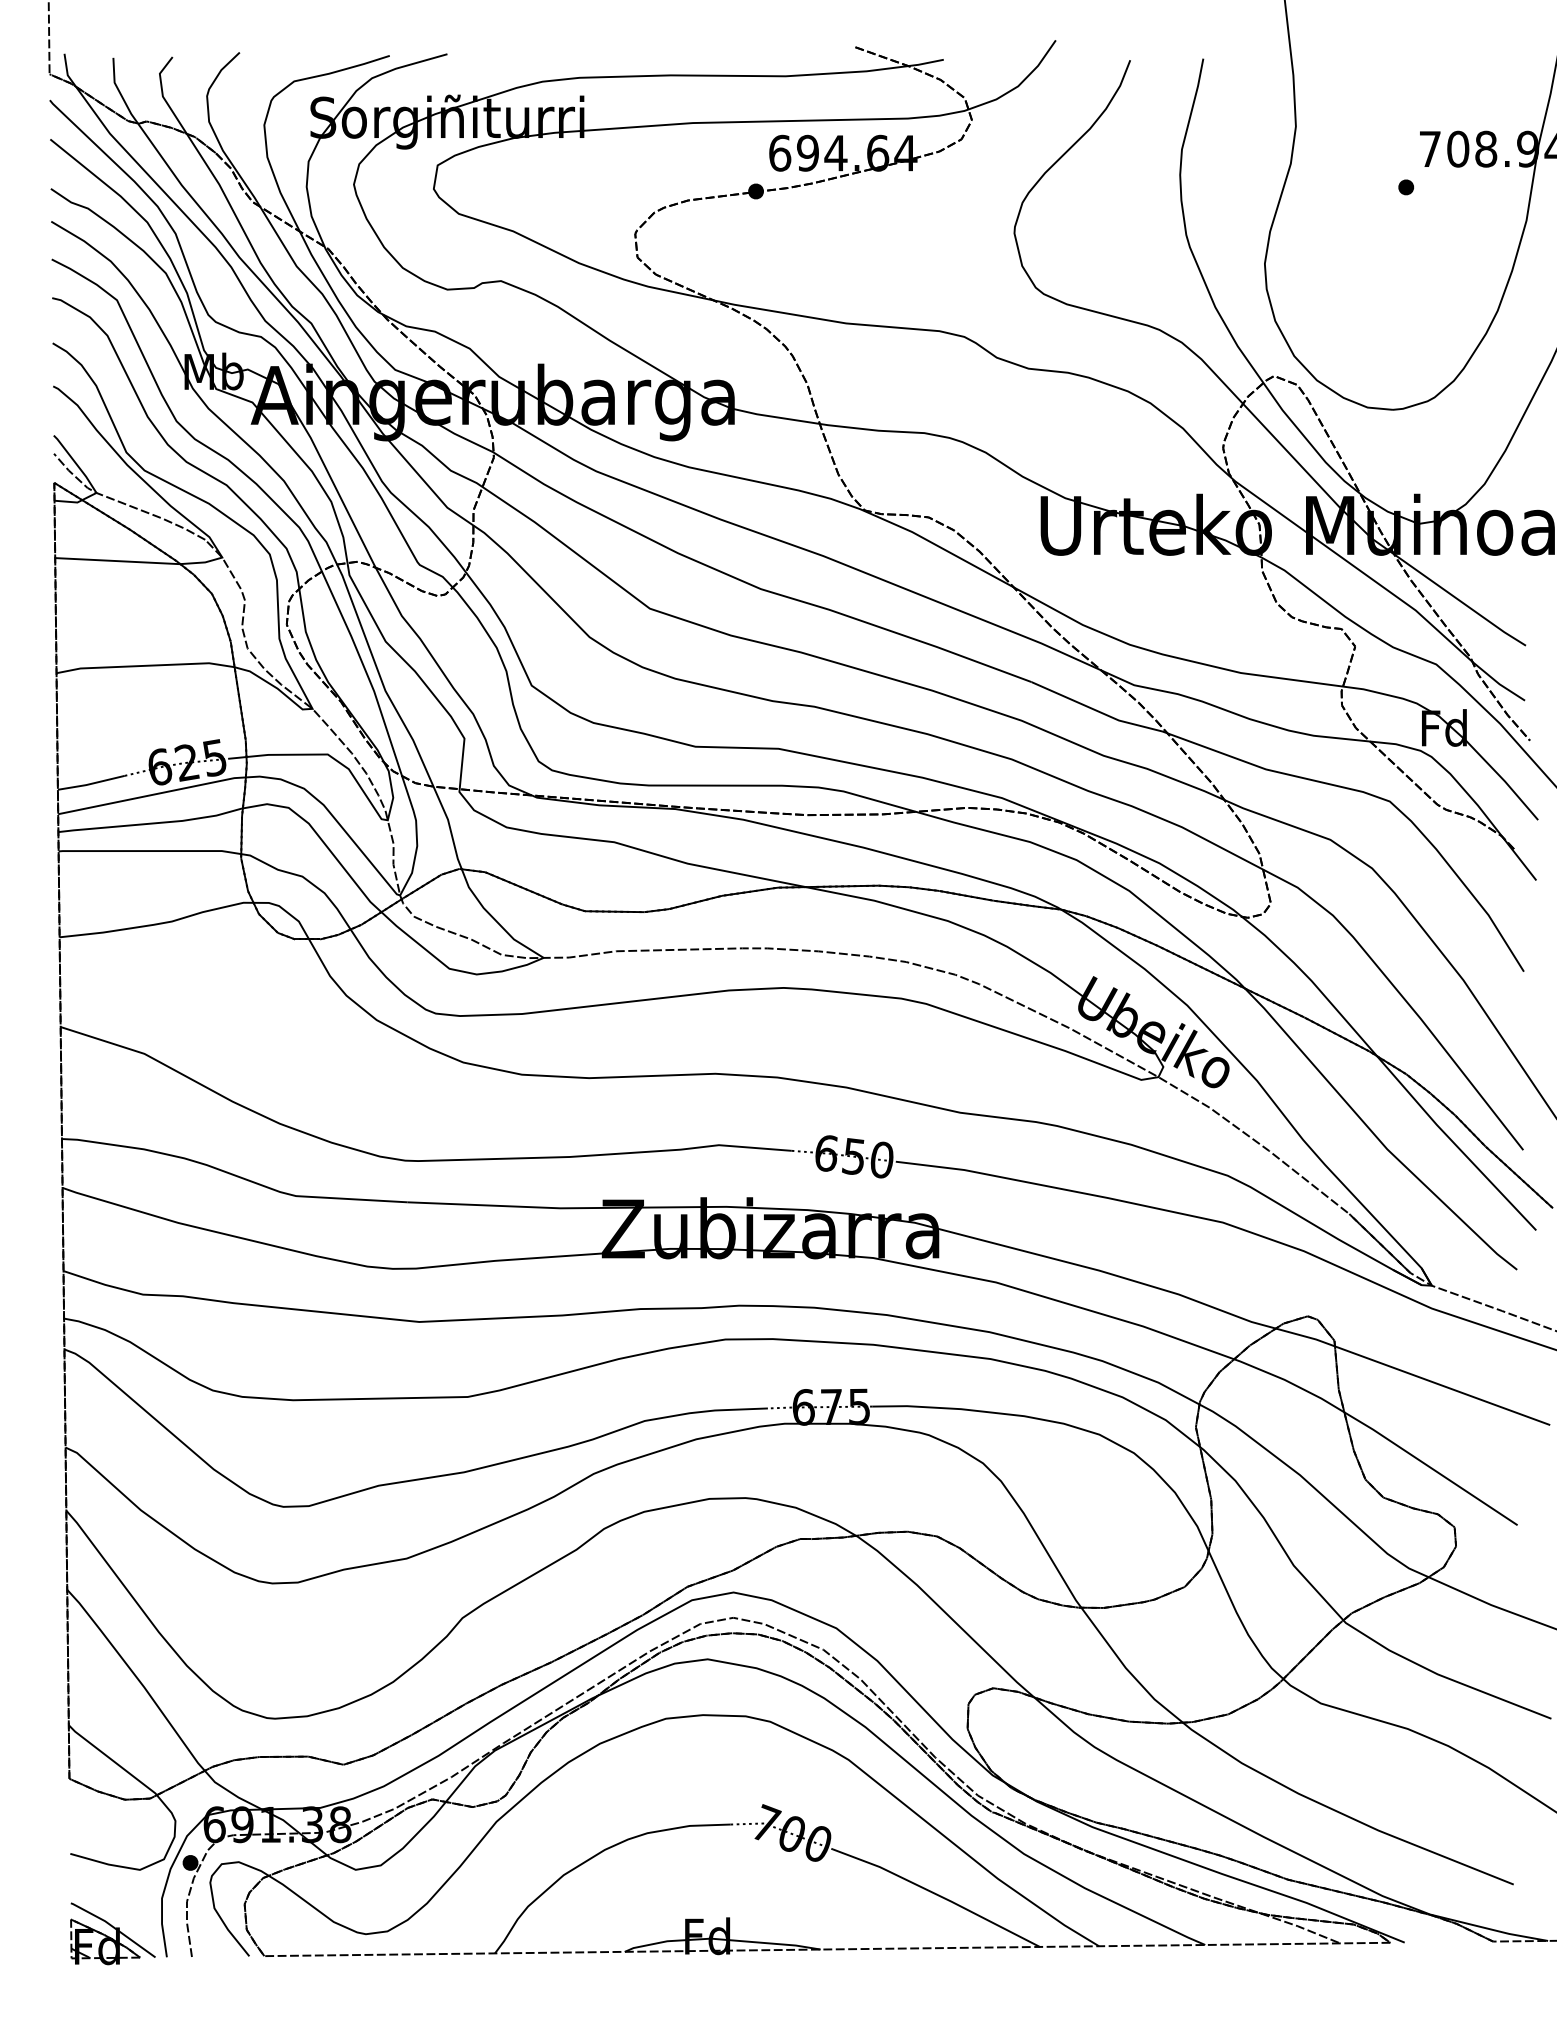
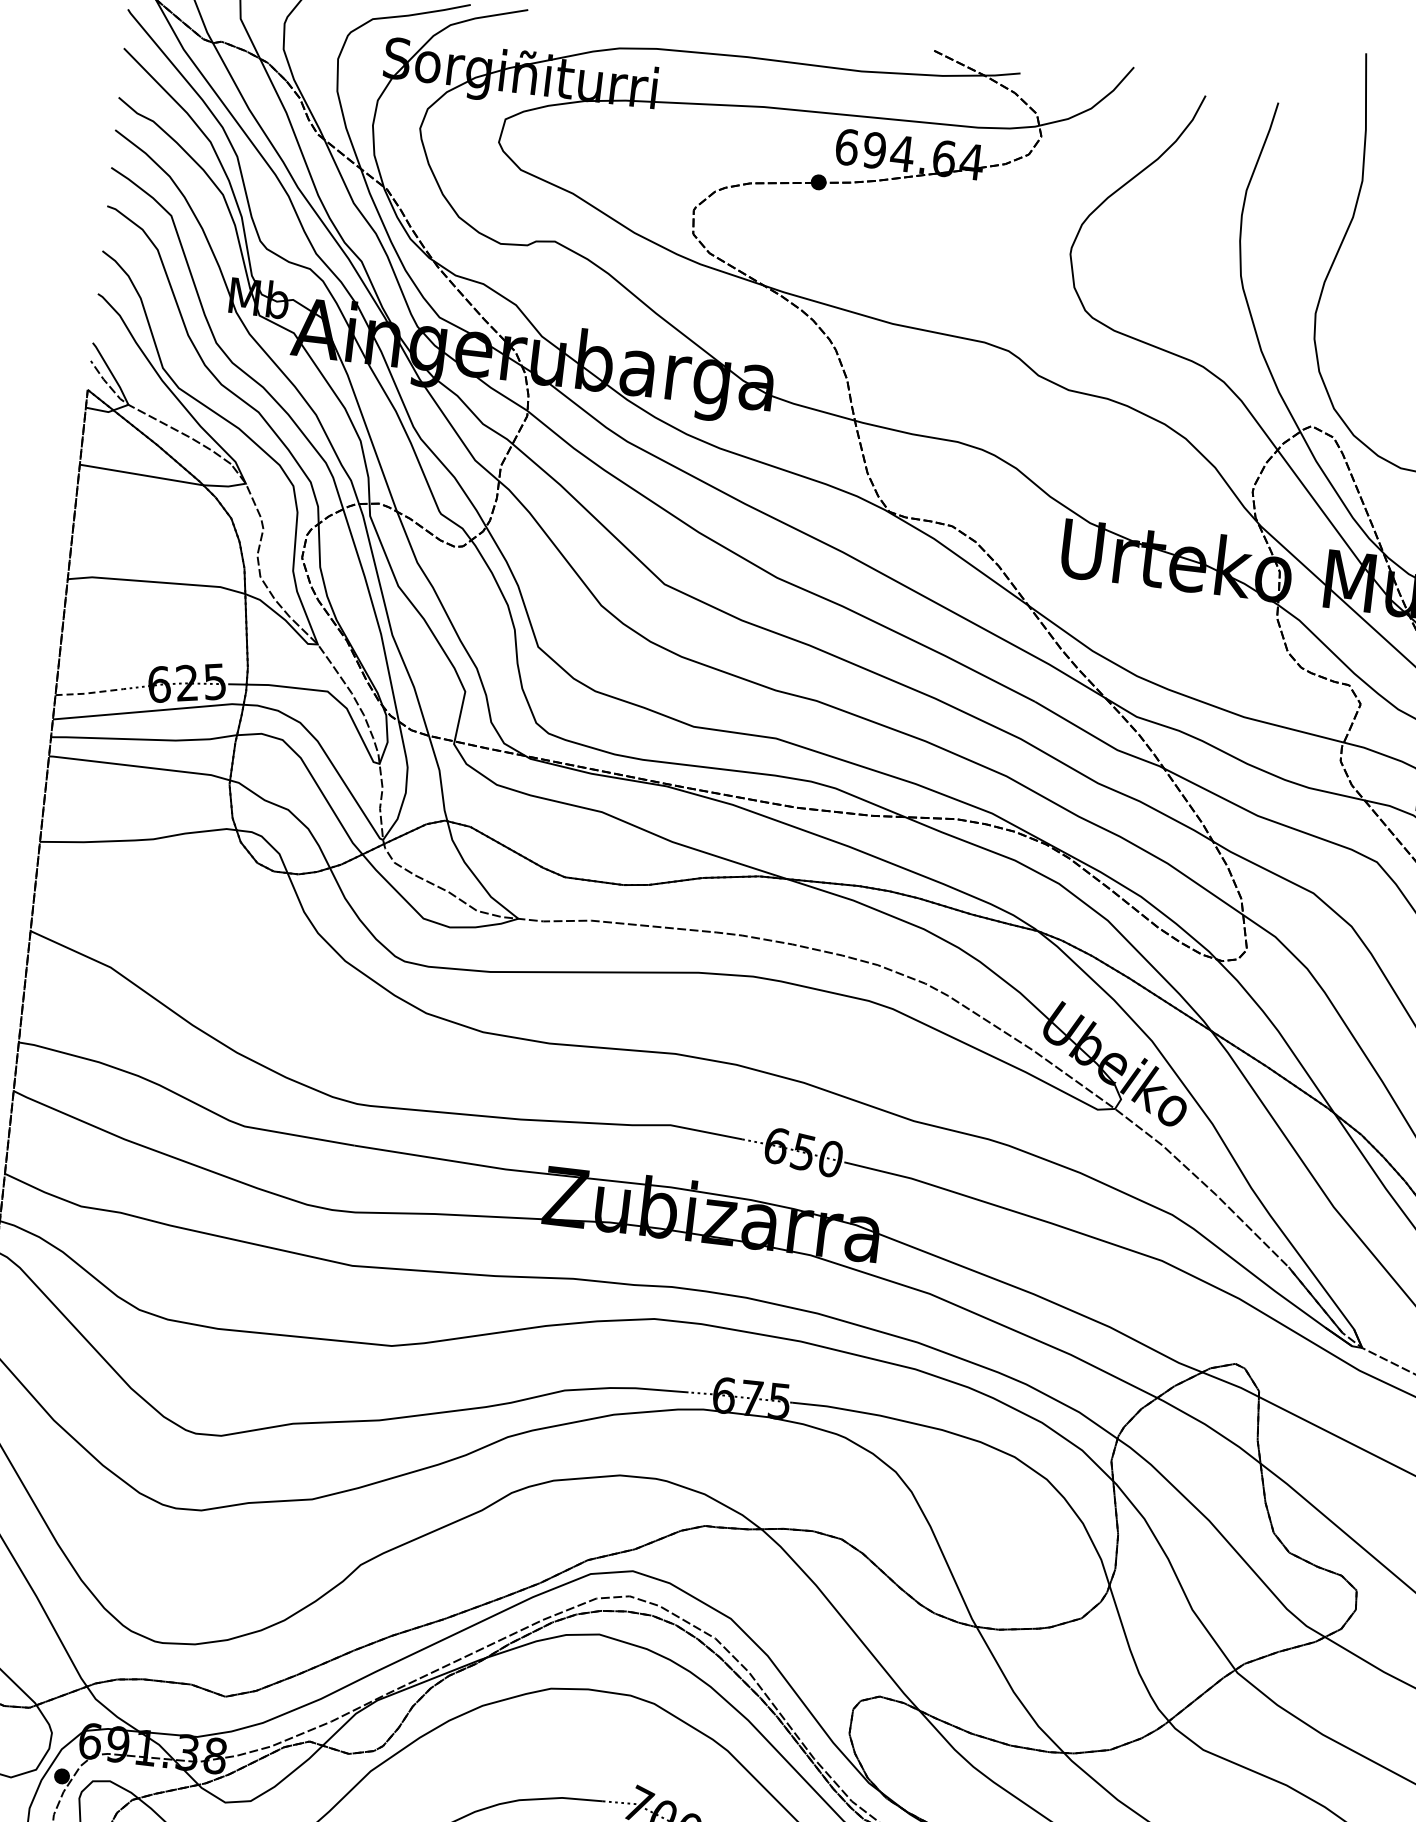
line: (91, 783) -> (89, 692), solid -> dashed

